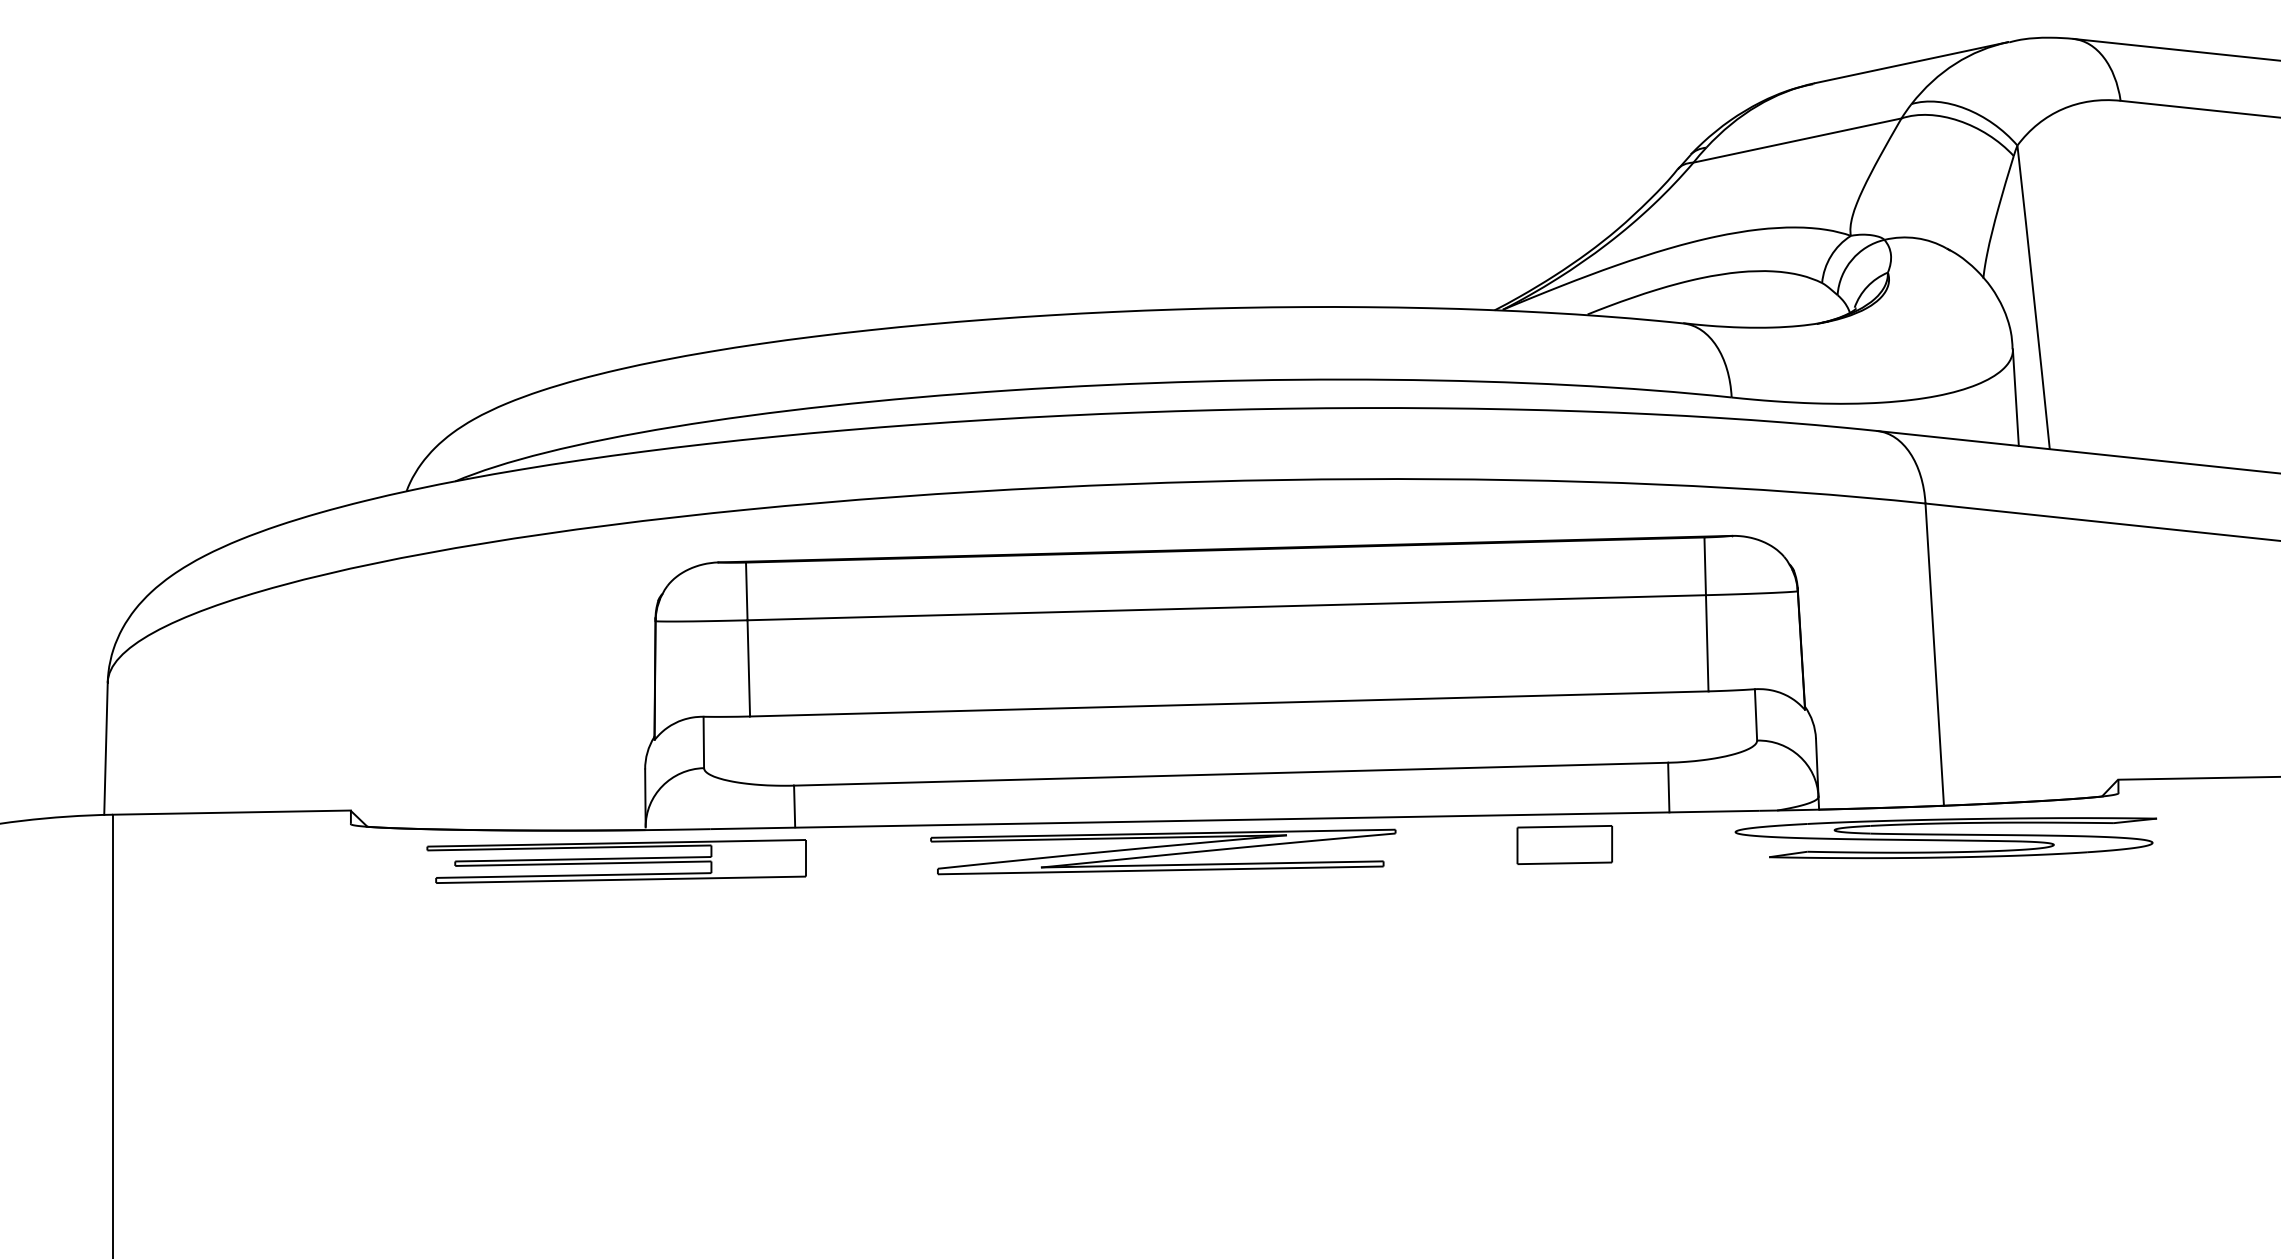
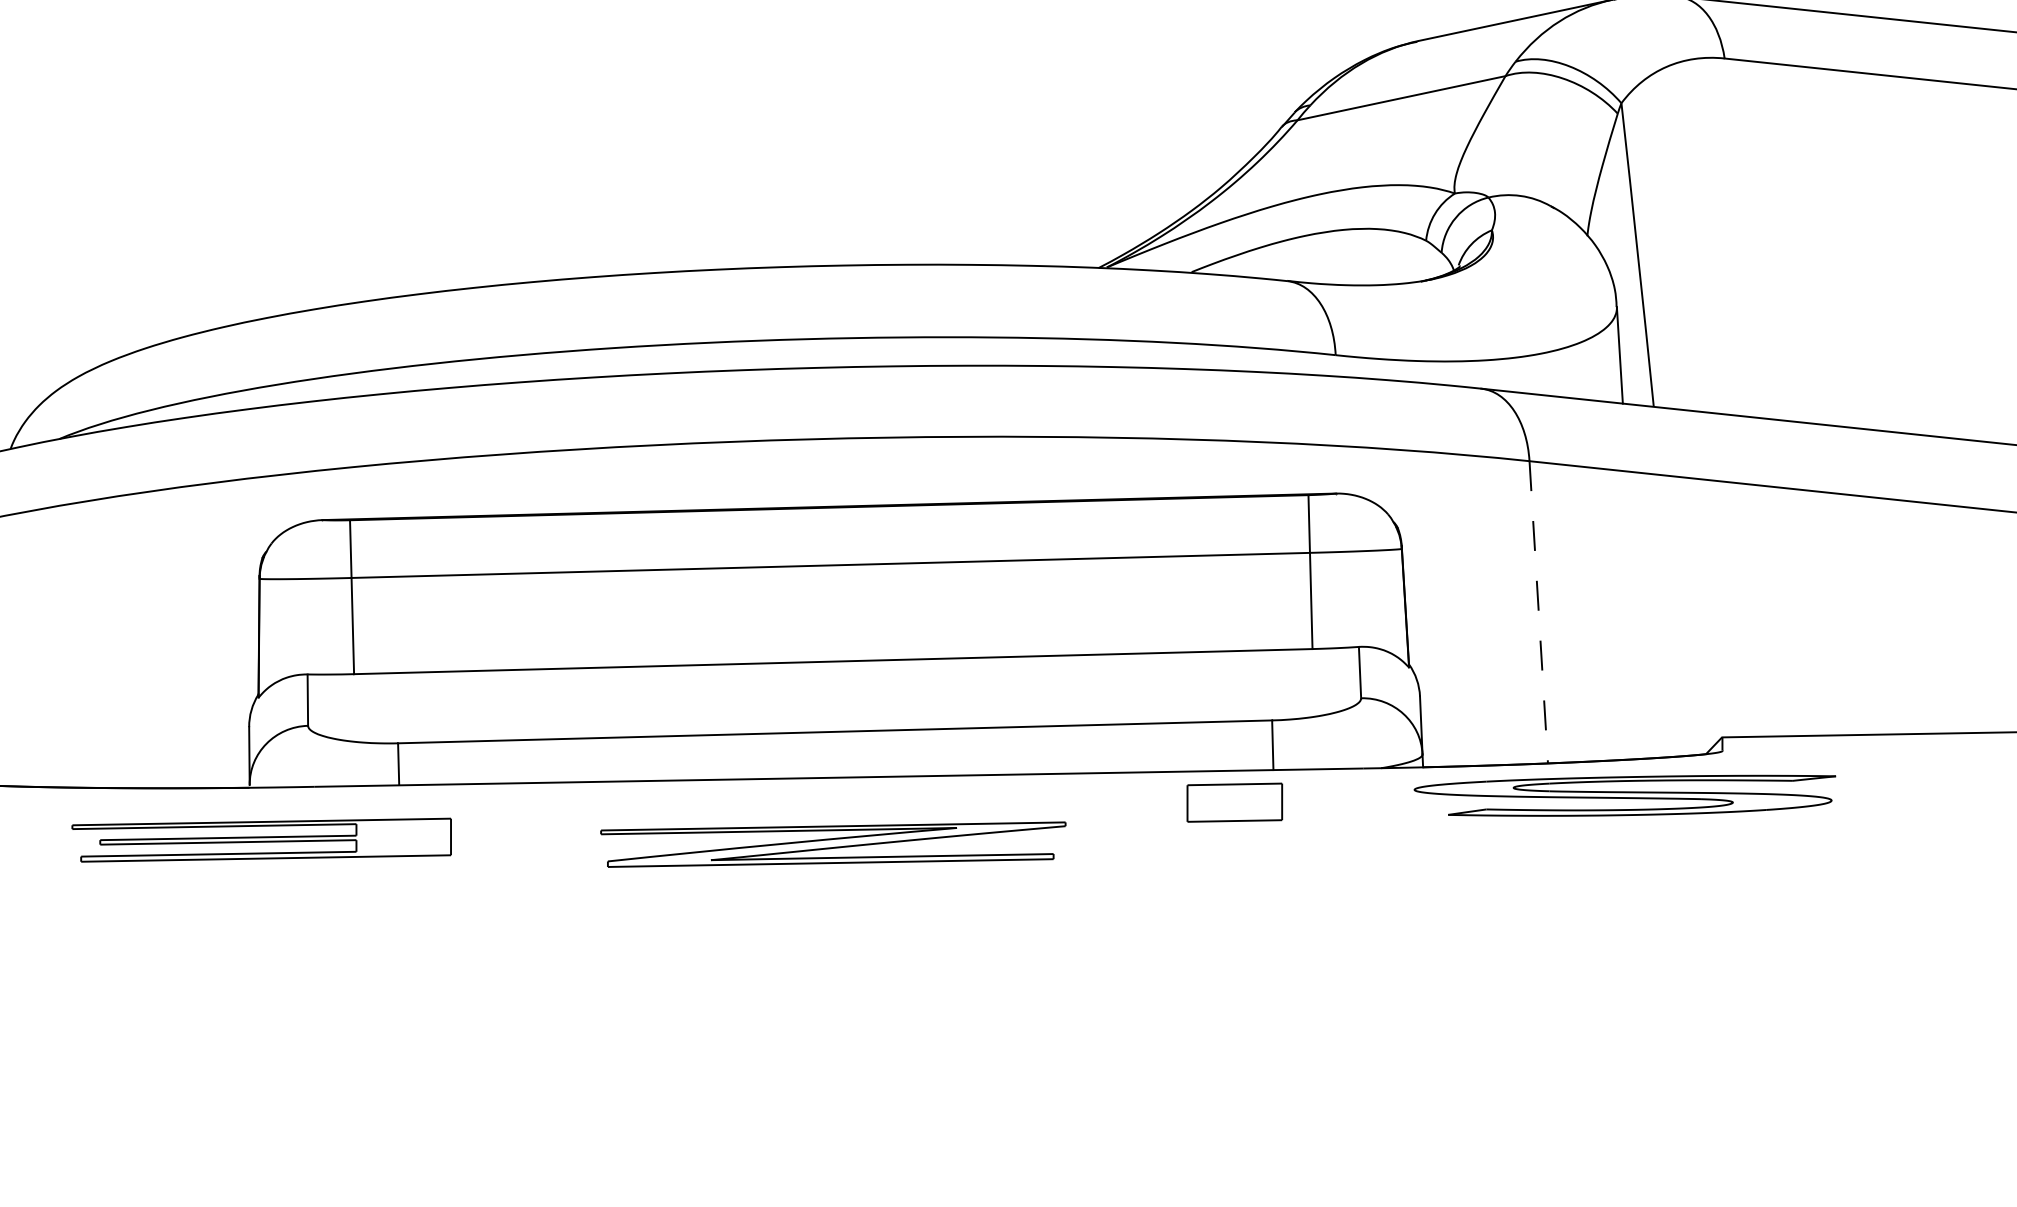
line: (1934, 655) -> (1538, 613), solid -> dashed
part: (1945, 838) -> (1624, 796), moved
part: (1564, 844) -> (1234, 802), moved
part: (1163, 851) -> (833, 844), moved
part: (616, 861) -> (261, 840), moved

